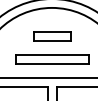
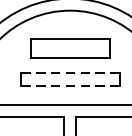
part: (52, 36) -> (70, 49), size x1.6
line: (52, 54) -> (70, 73), solid -> dashed
line: (52, 63) -> (70, 85), solid -> dashed

